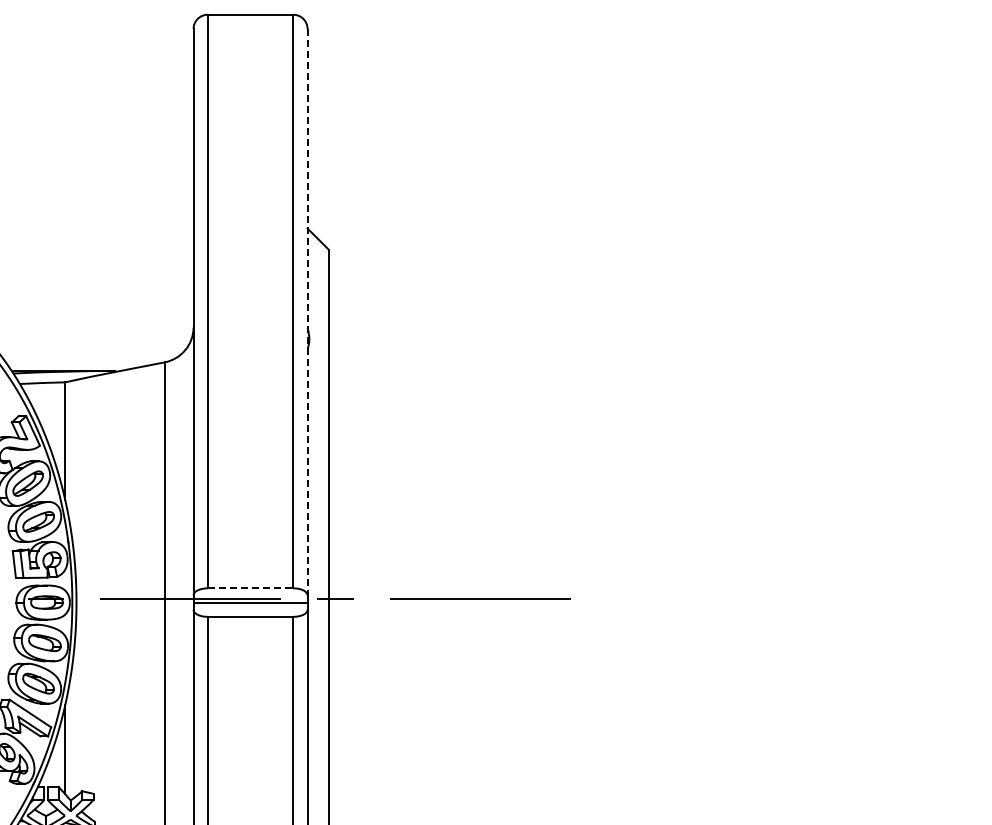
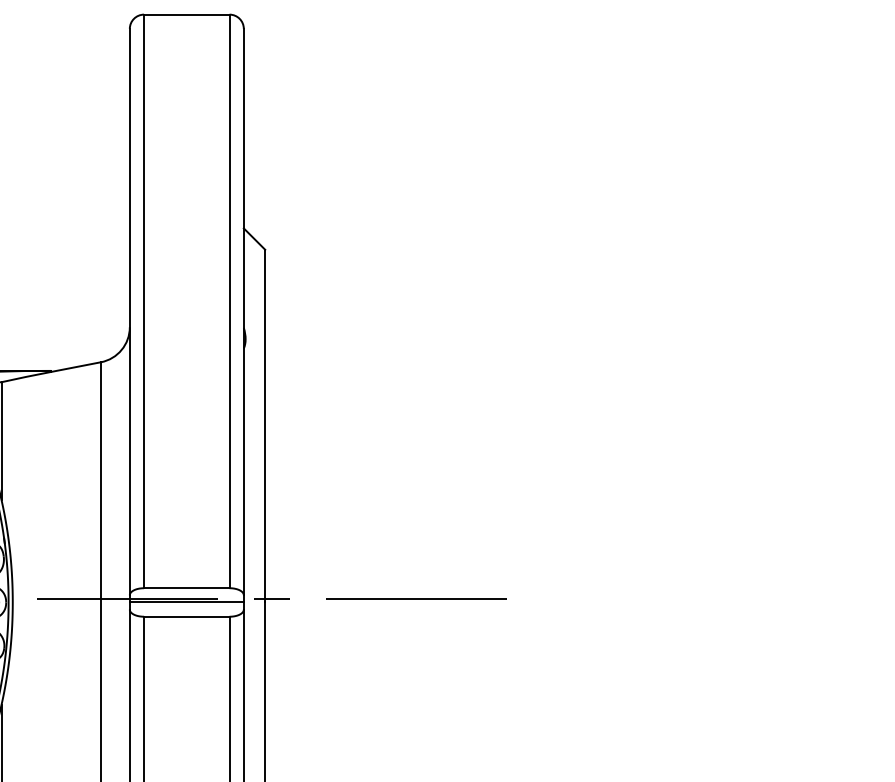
line: (307, 312) -> (243, 312), dashed -> solid
line: (250, 588) -> (186, 588), dashed -> solid

